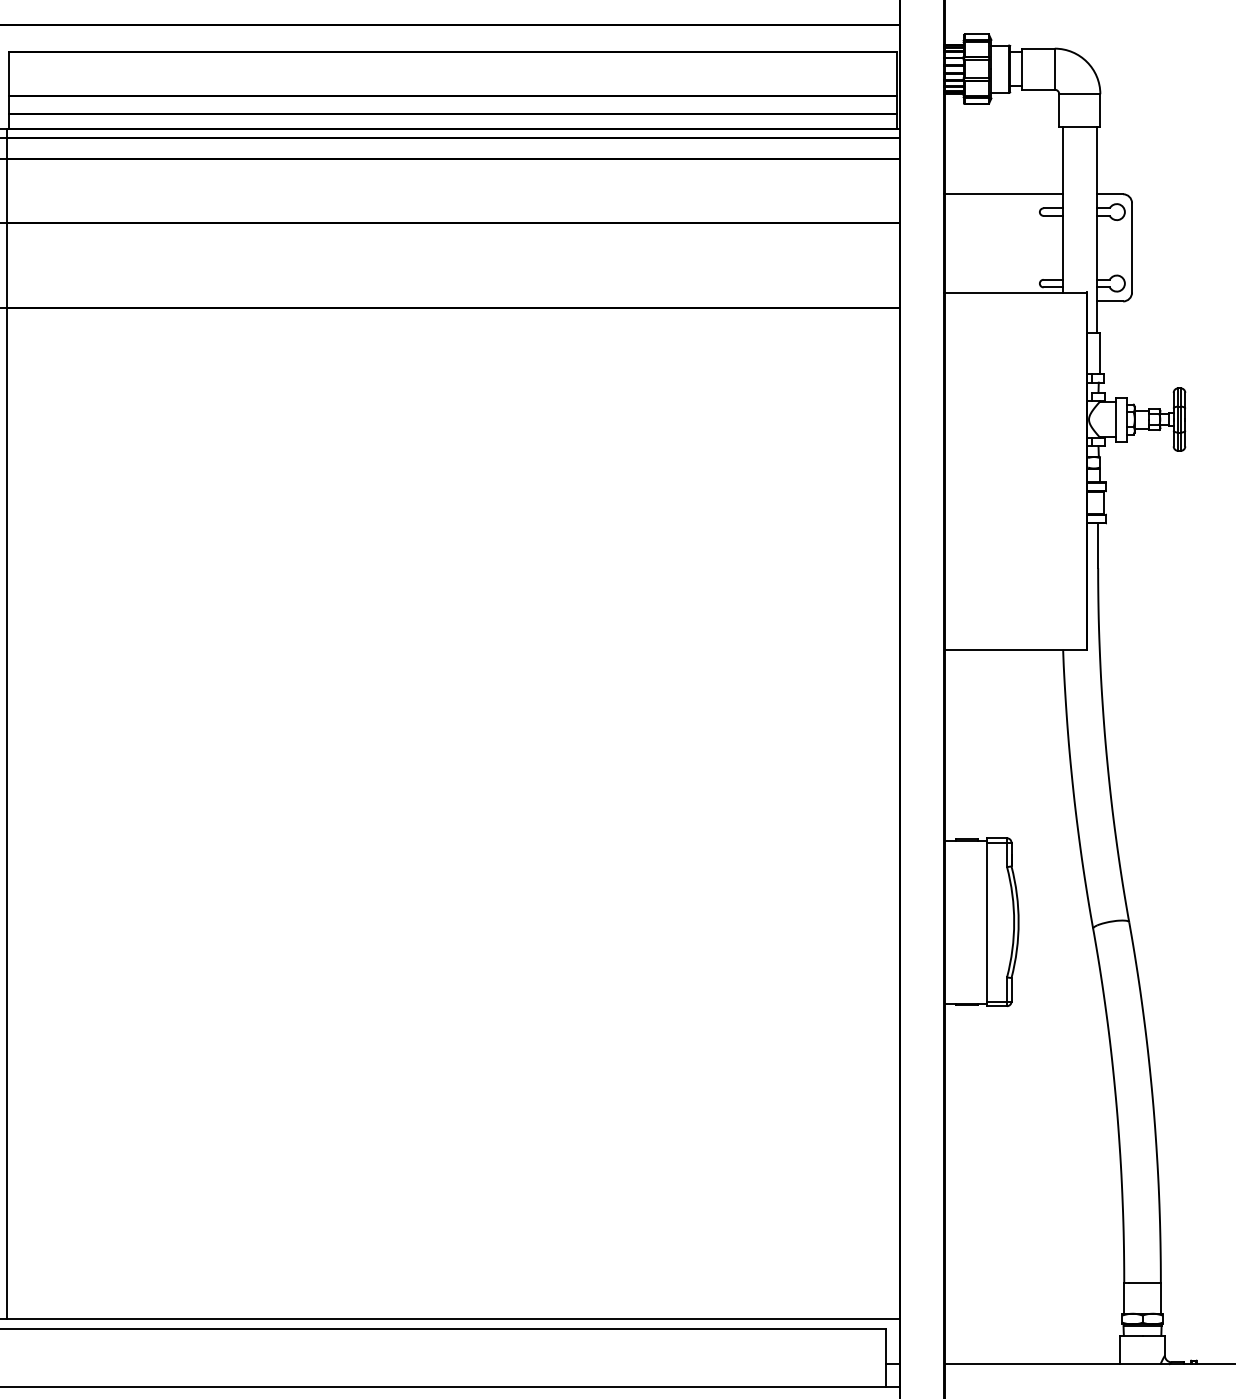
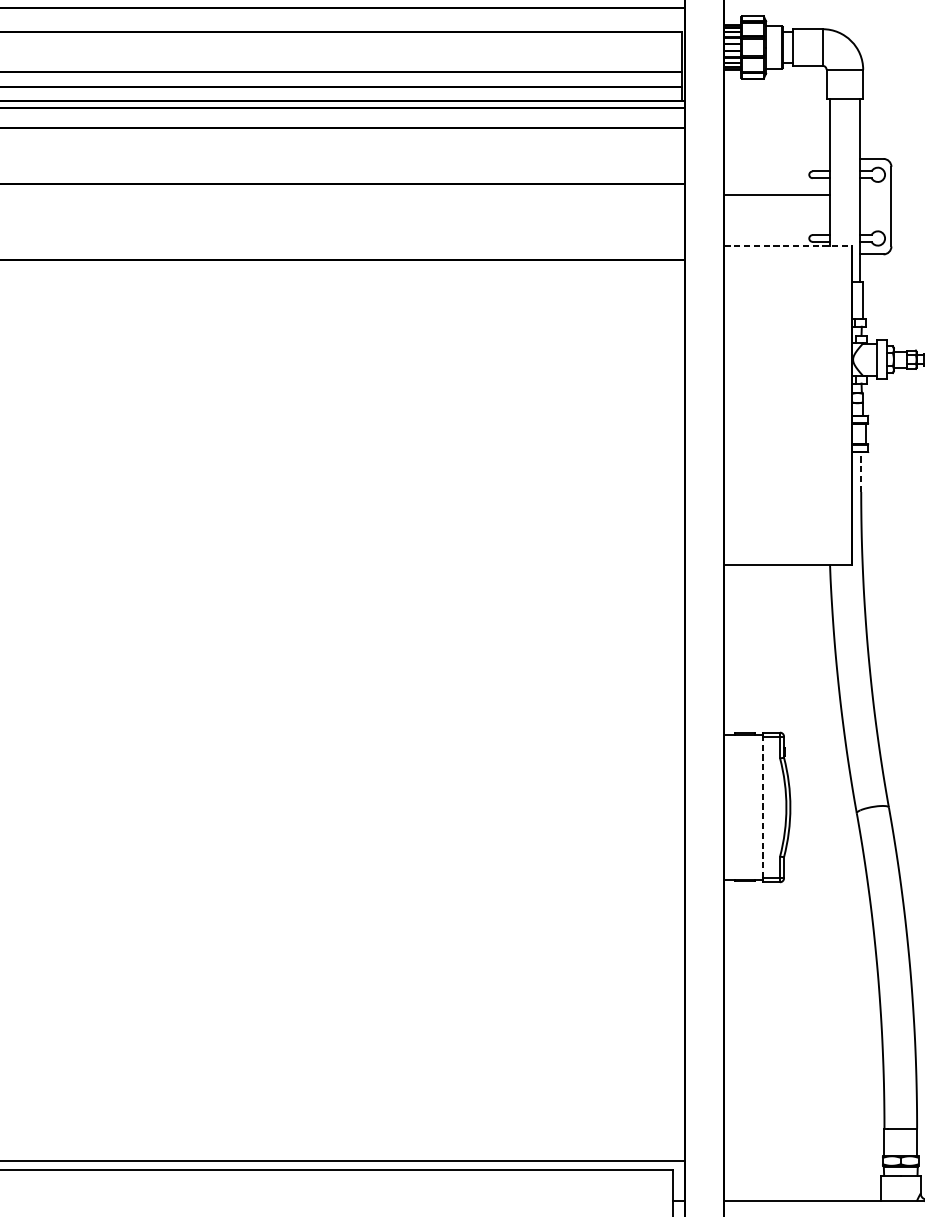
line: (1003, 194) -> (776, 195), moved
line: (1016, 292) -> (788, 246), solid -> dashed
line: (1098, 545) -> (861, 471), solid -> dashed
line: (987, 921) -> (762, 806), solid -> dashed

